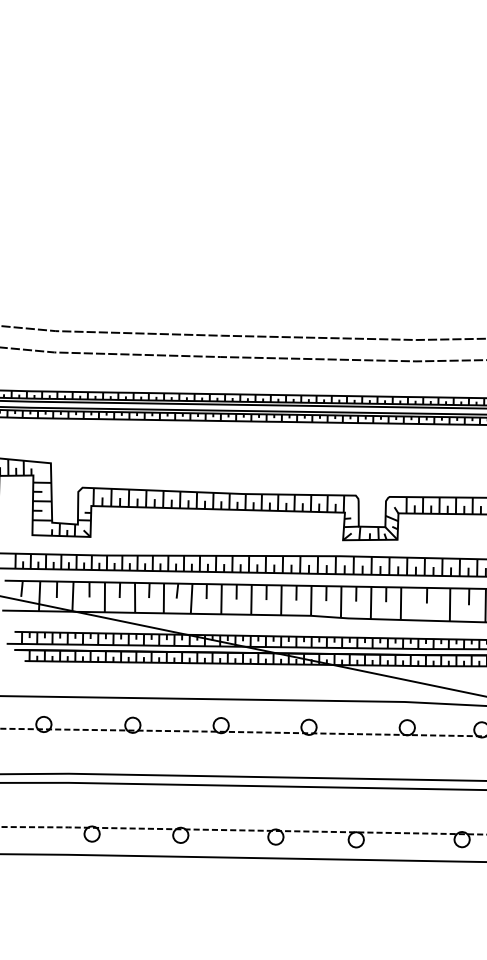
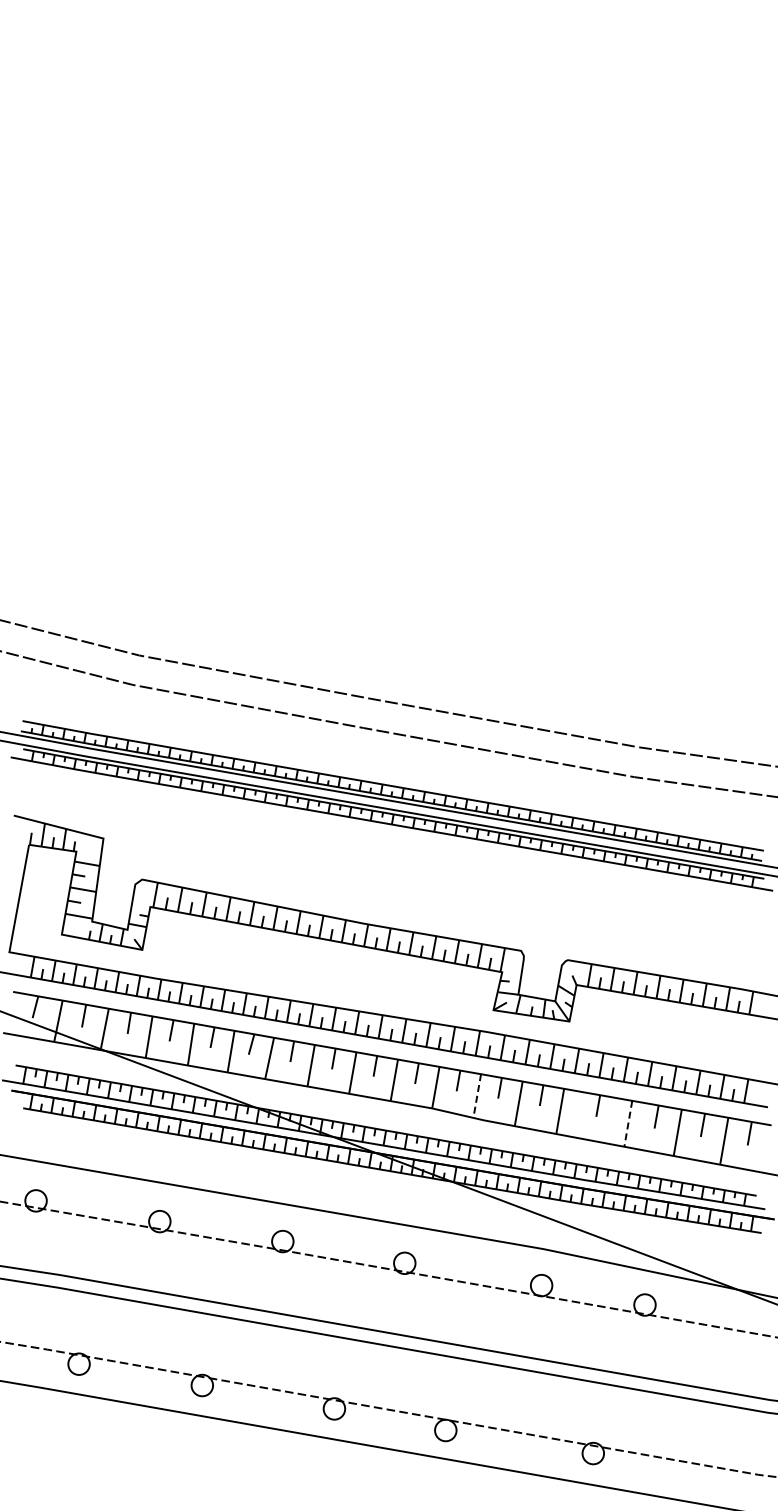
line: (341, 602) -> (477, 1096), solid -> dashed
line: (450, 605) -> (628, 1124), solid -> dashed

